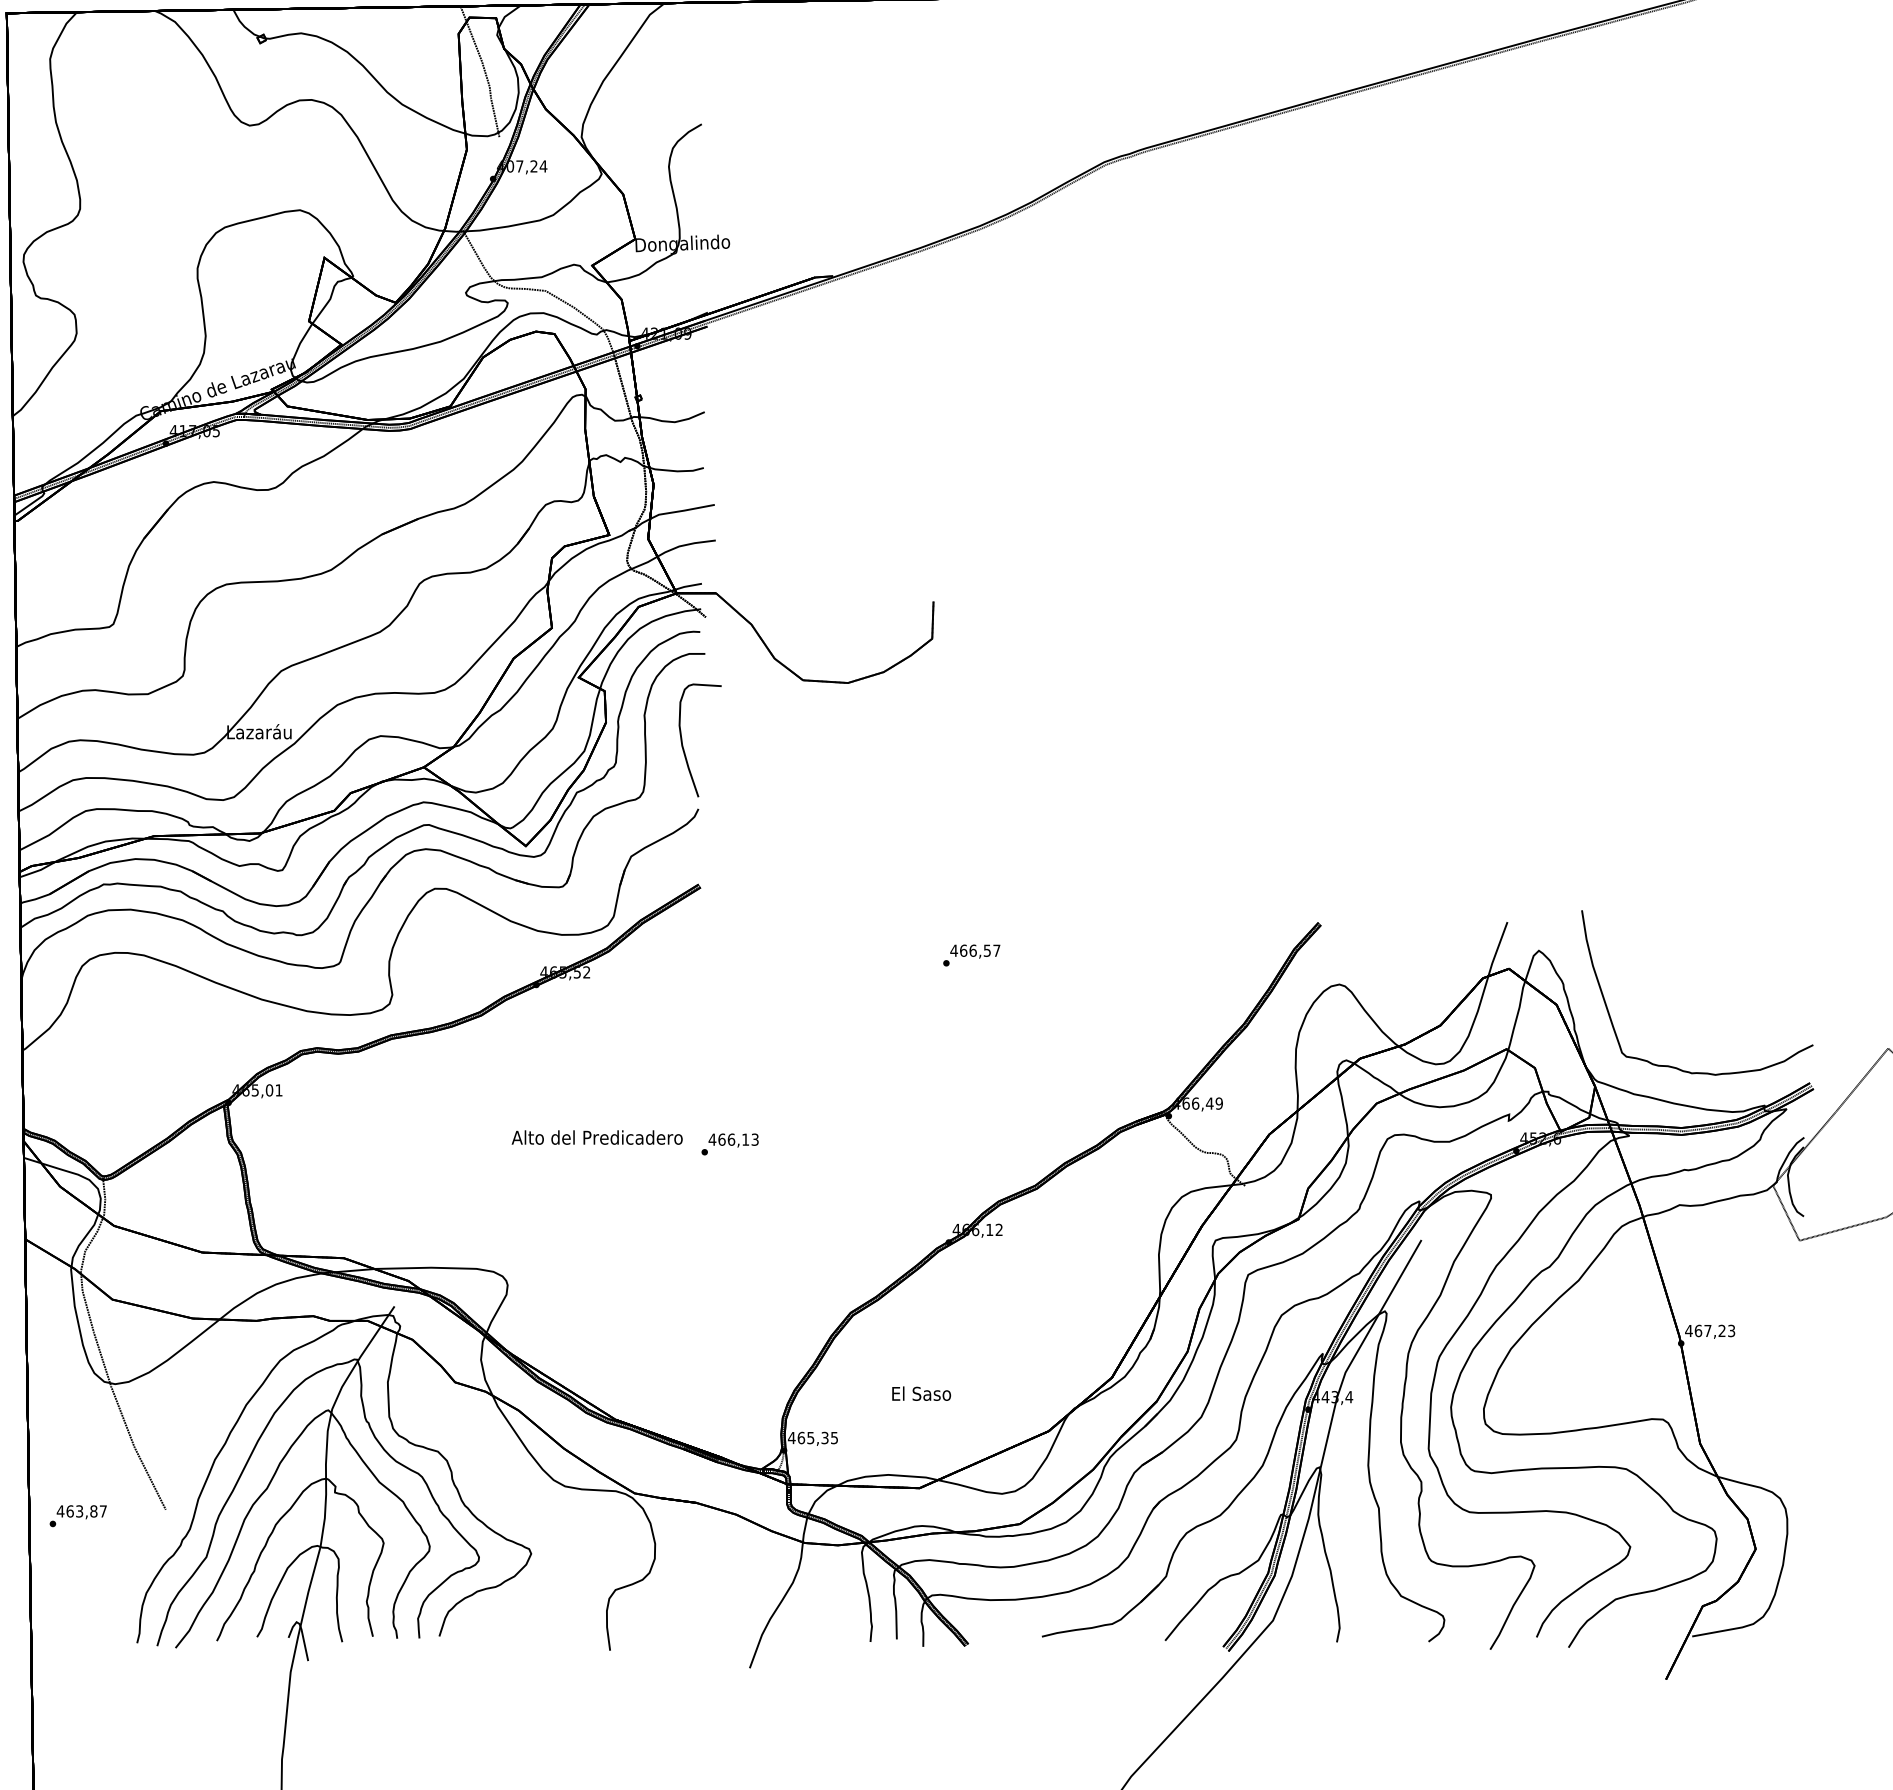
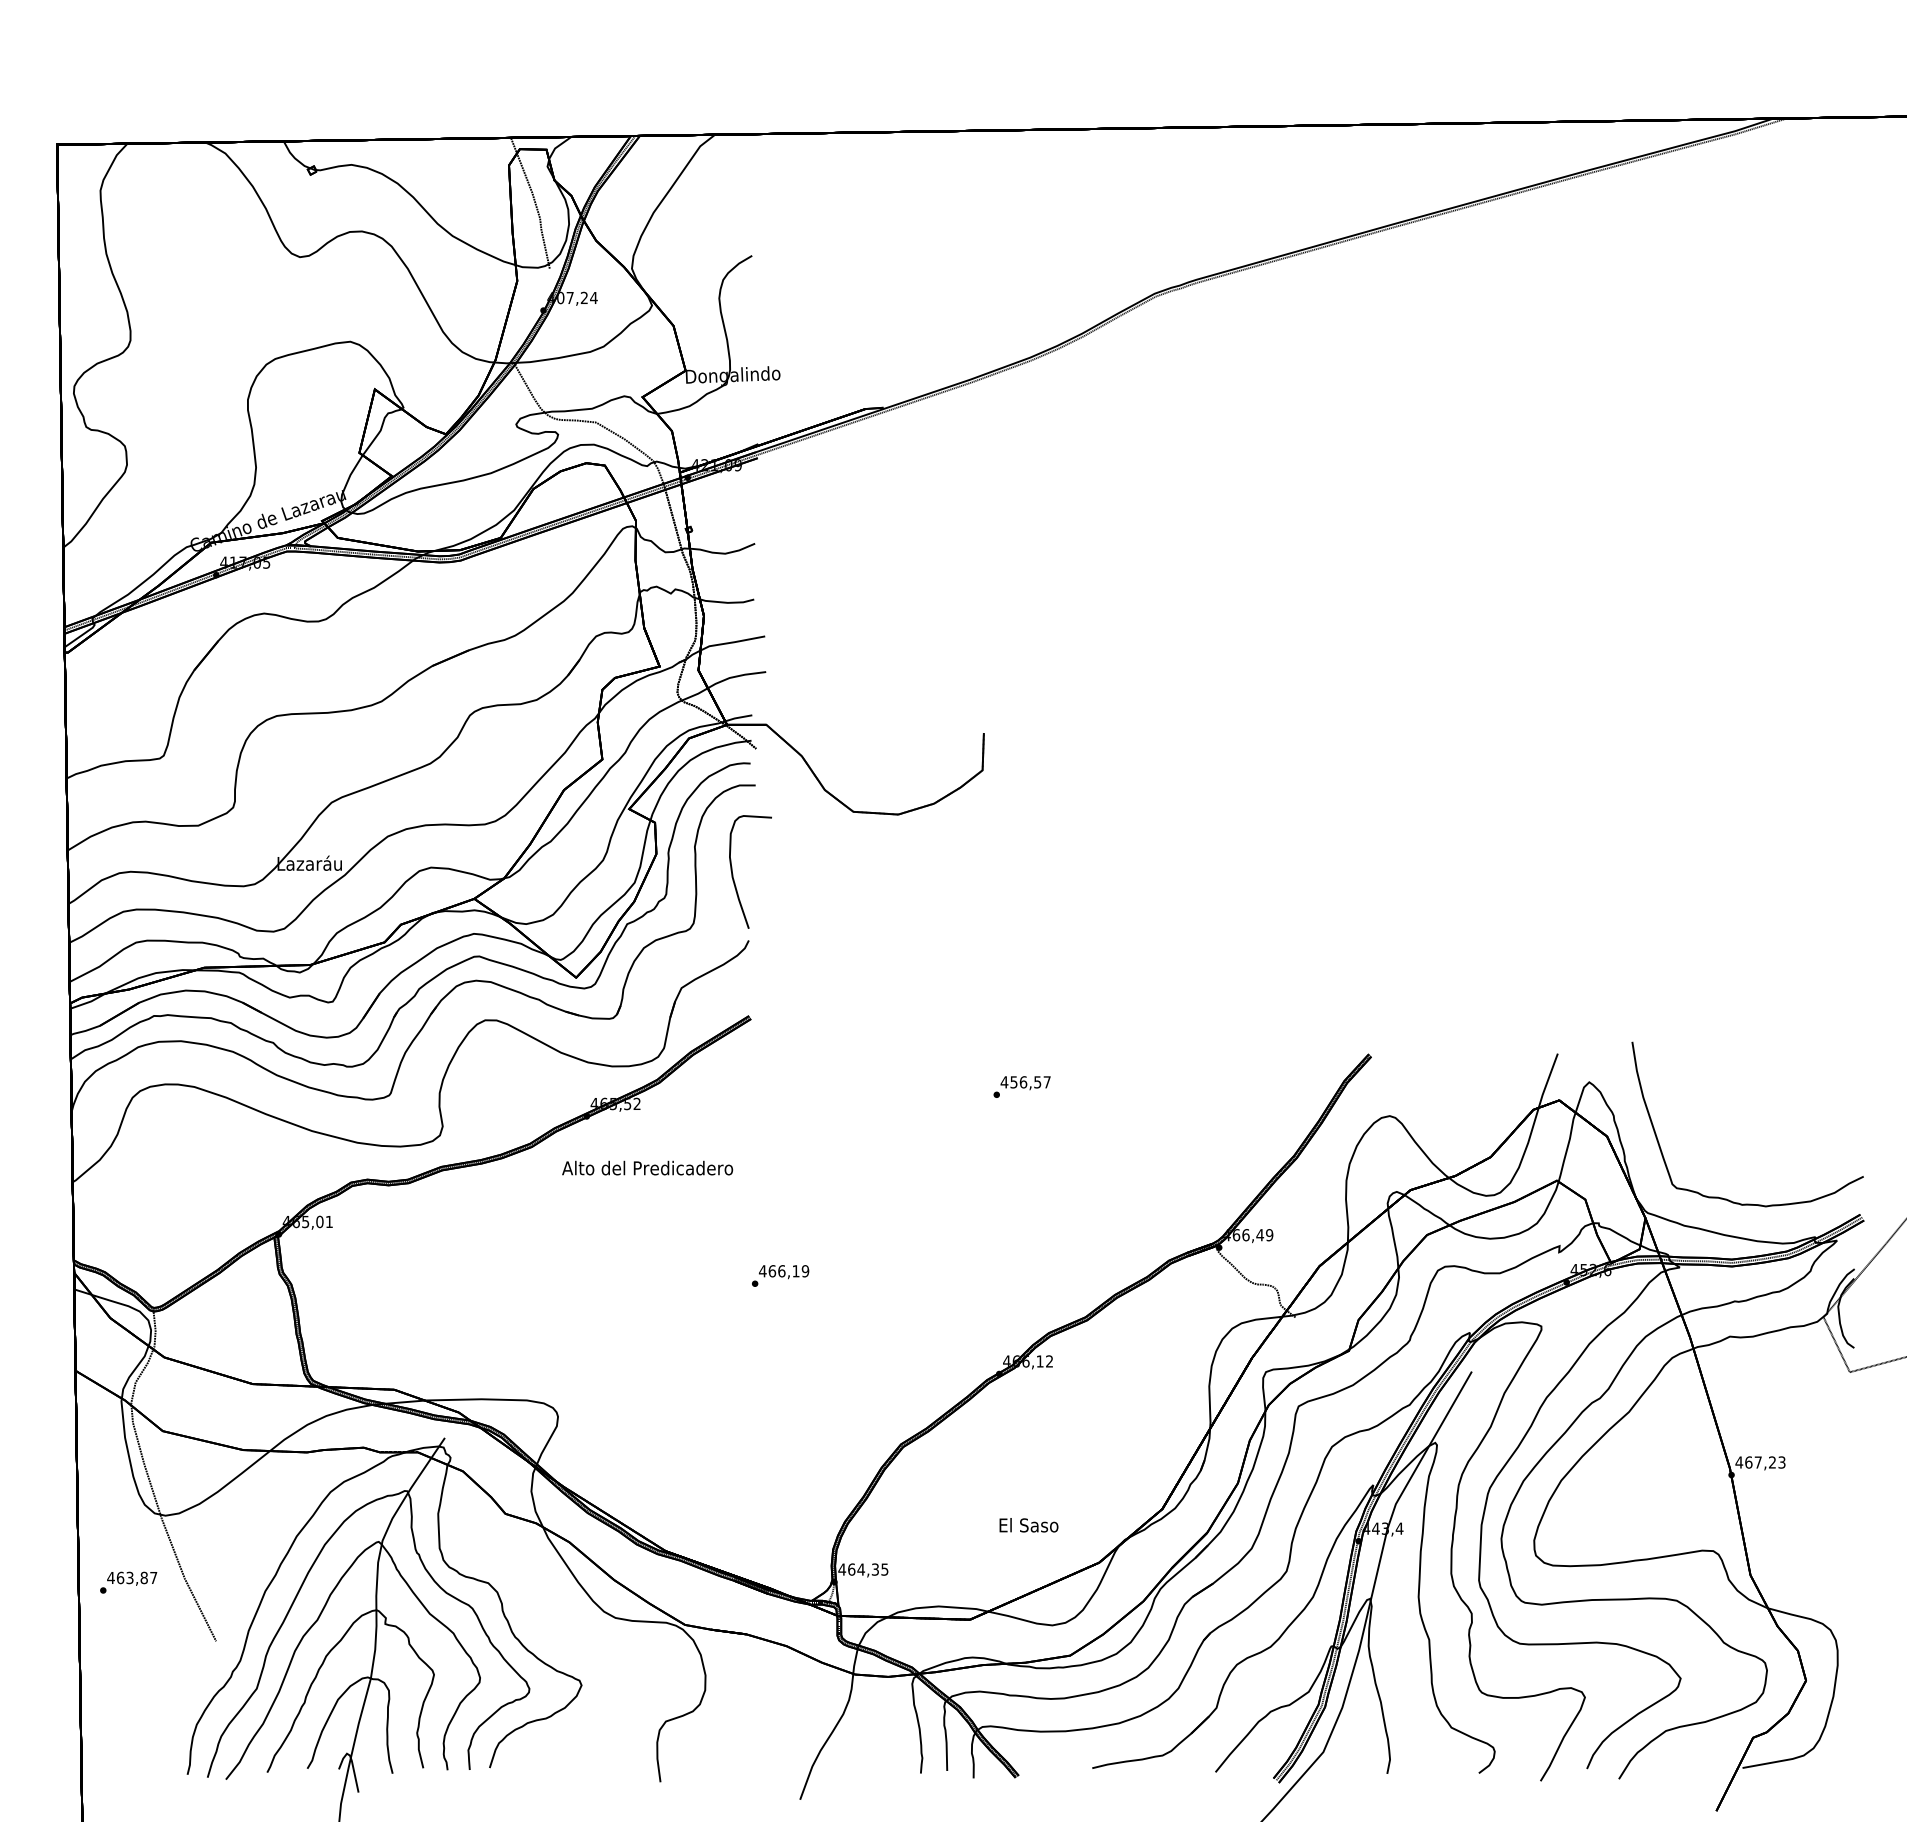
text: (963, 950) -> (1013, 1082), 466,57 -> 456,57
text: (597, 1136) -> (647, 1167), moved
text: (755, 1139) -> (805, 1271), 466,13 -> 466,19
text: (921, 1393) -> (1028, 1525), moved
text: (811, 1437) -> (861, 1569), 465,35 -> 464,35
text: (78, 1515) -> (128, 1582), moved

